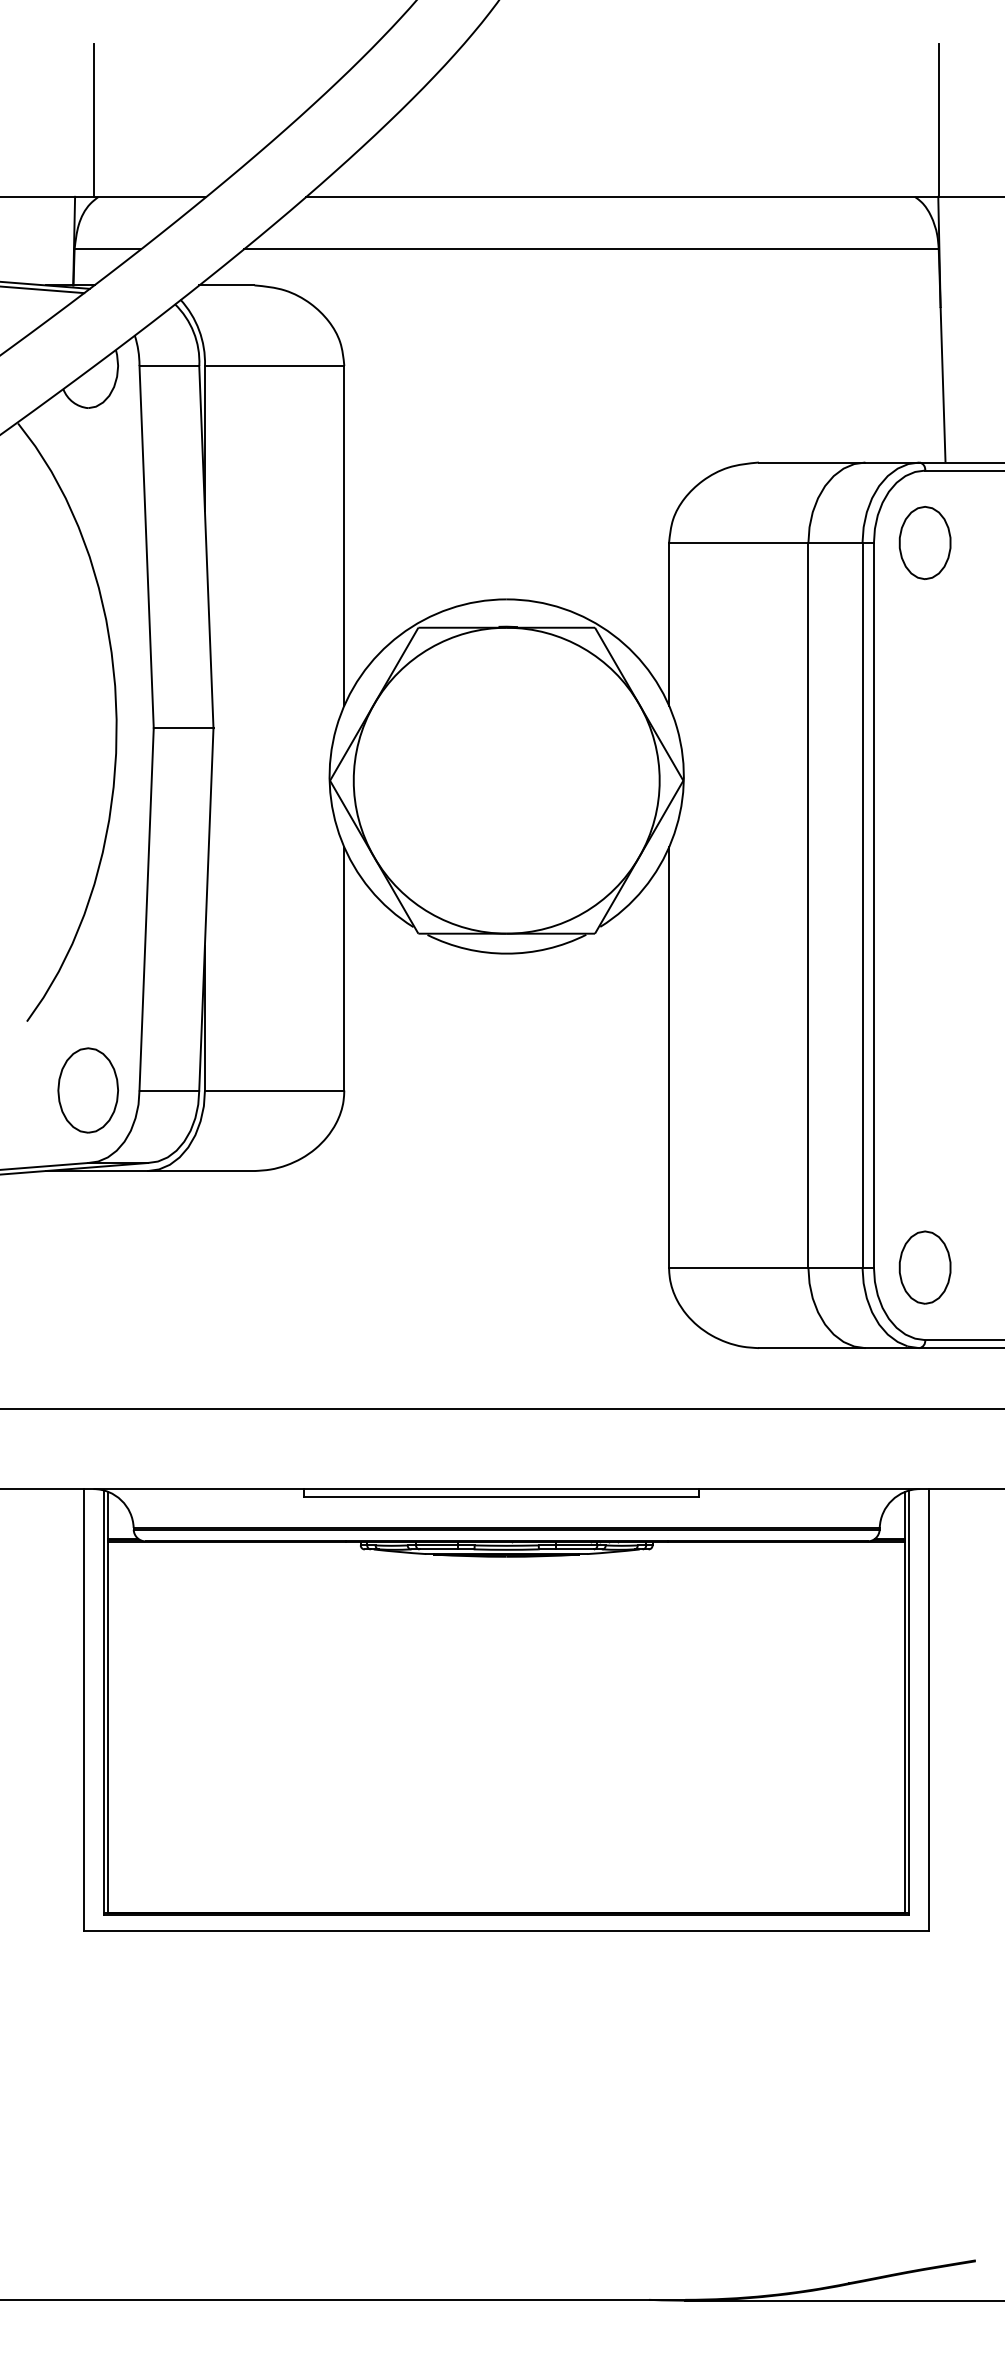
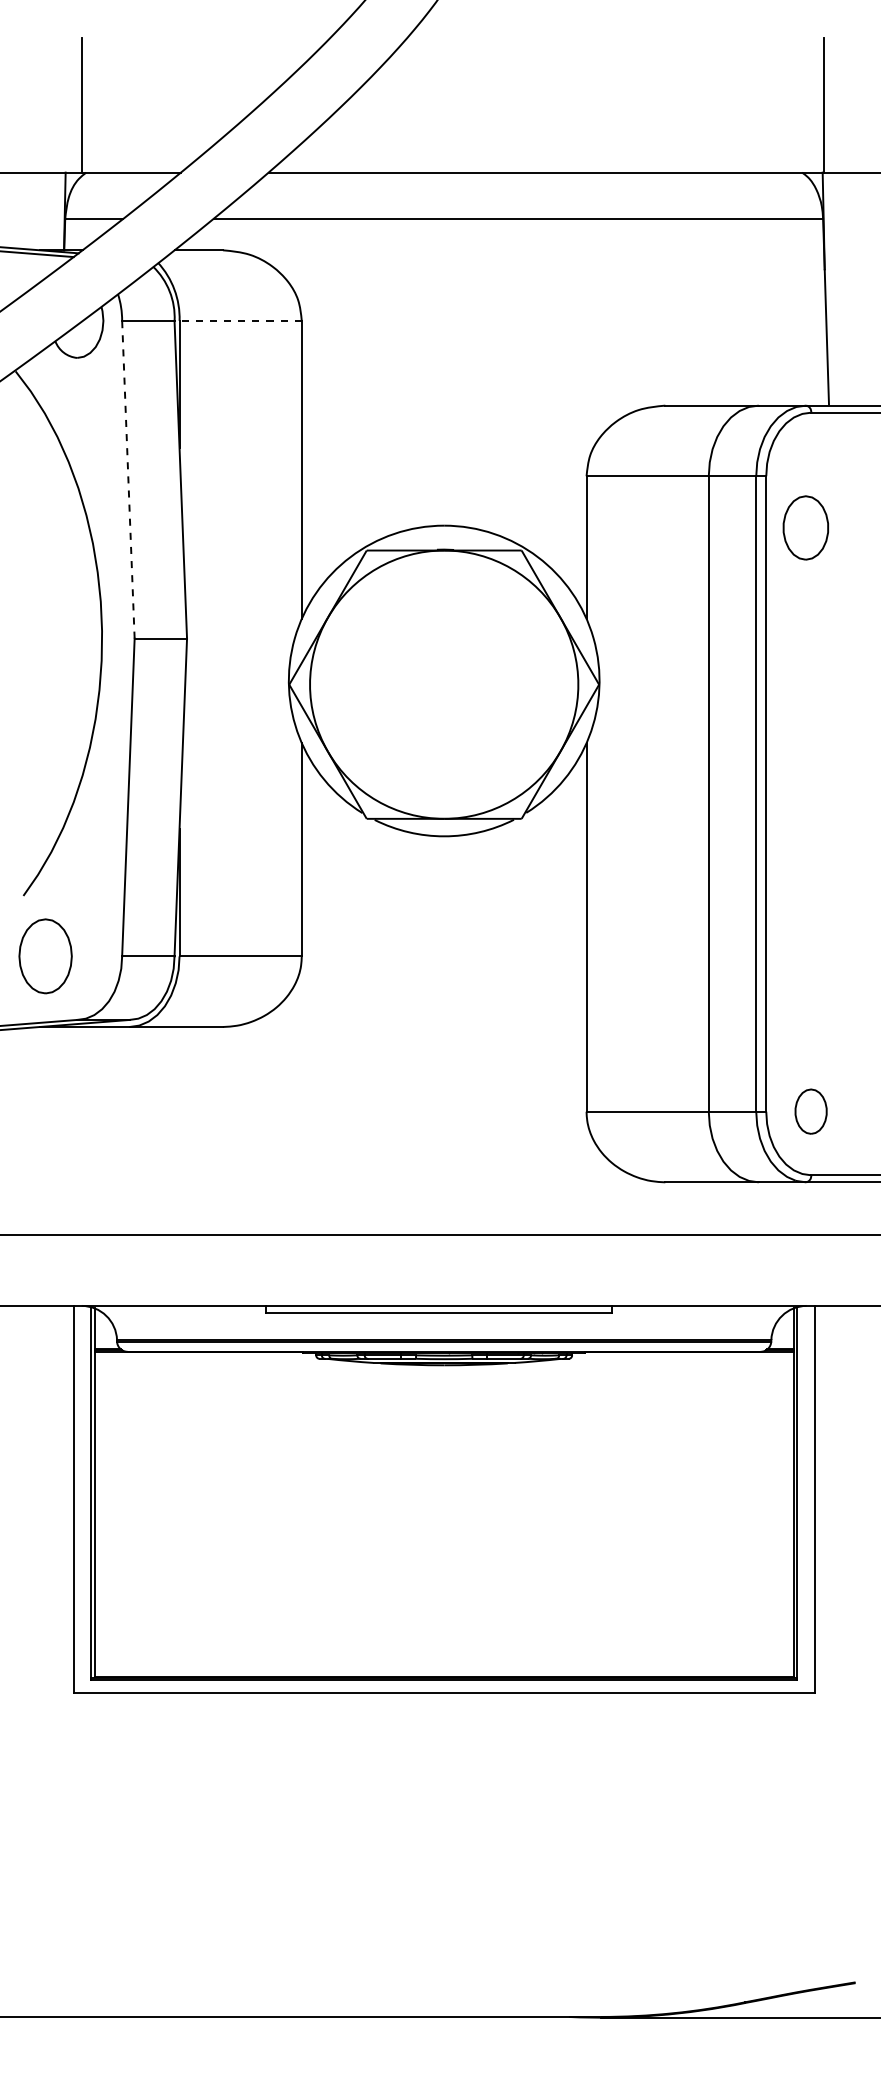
line: (274, 365) -> (240, 320), solid -> dashed
part: (924, 542) -> (805, 527), moved
line: (146, 546) -> (128, 479), solid -> dashed
part: (87, 1090) -> (44, 956), moved
part: (924, 1267) -> (810, 1111), size x0.7

